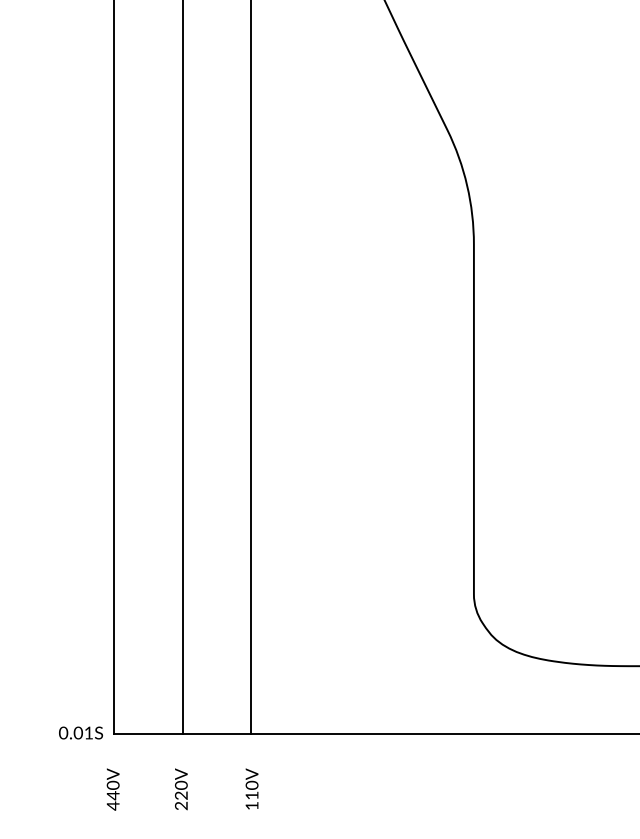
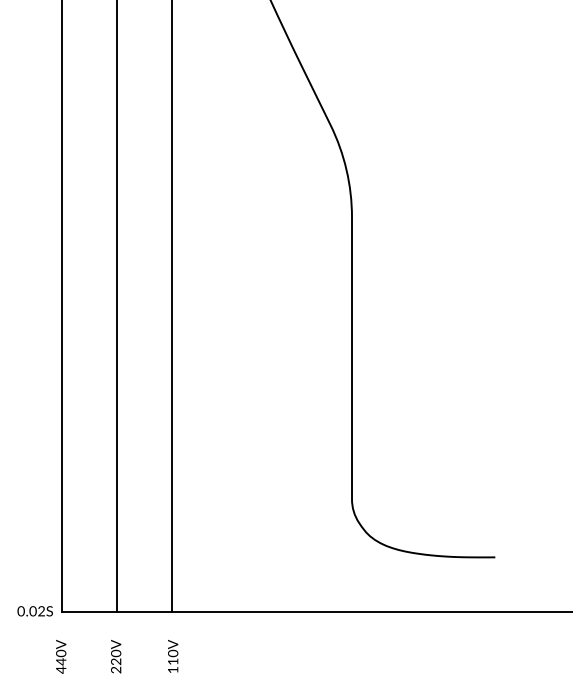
text: (88, 733) -> (41, 611), 0.01S -> 0.02S

